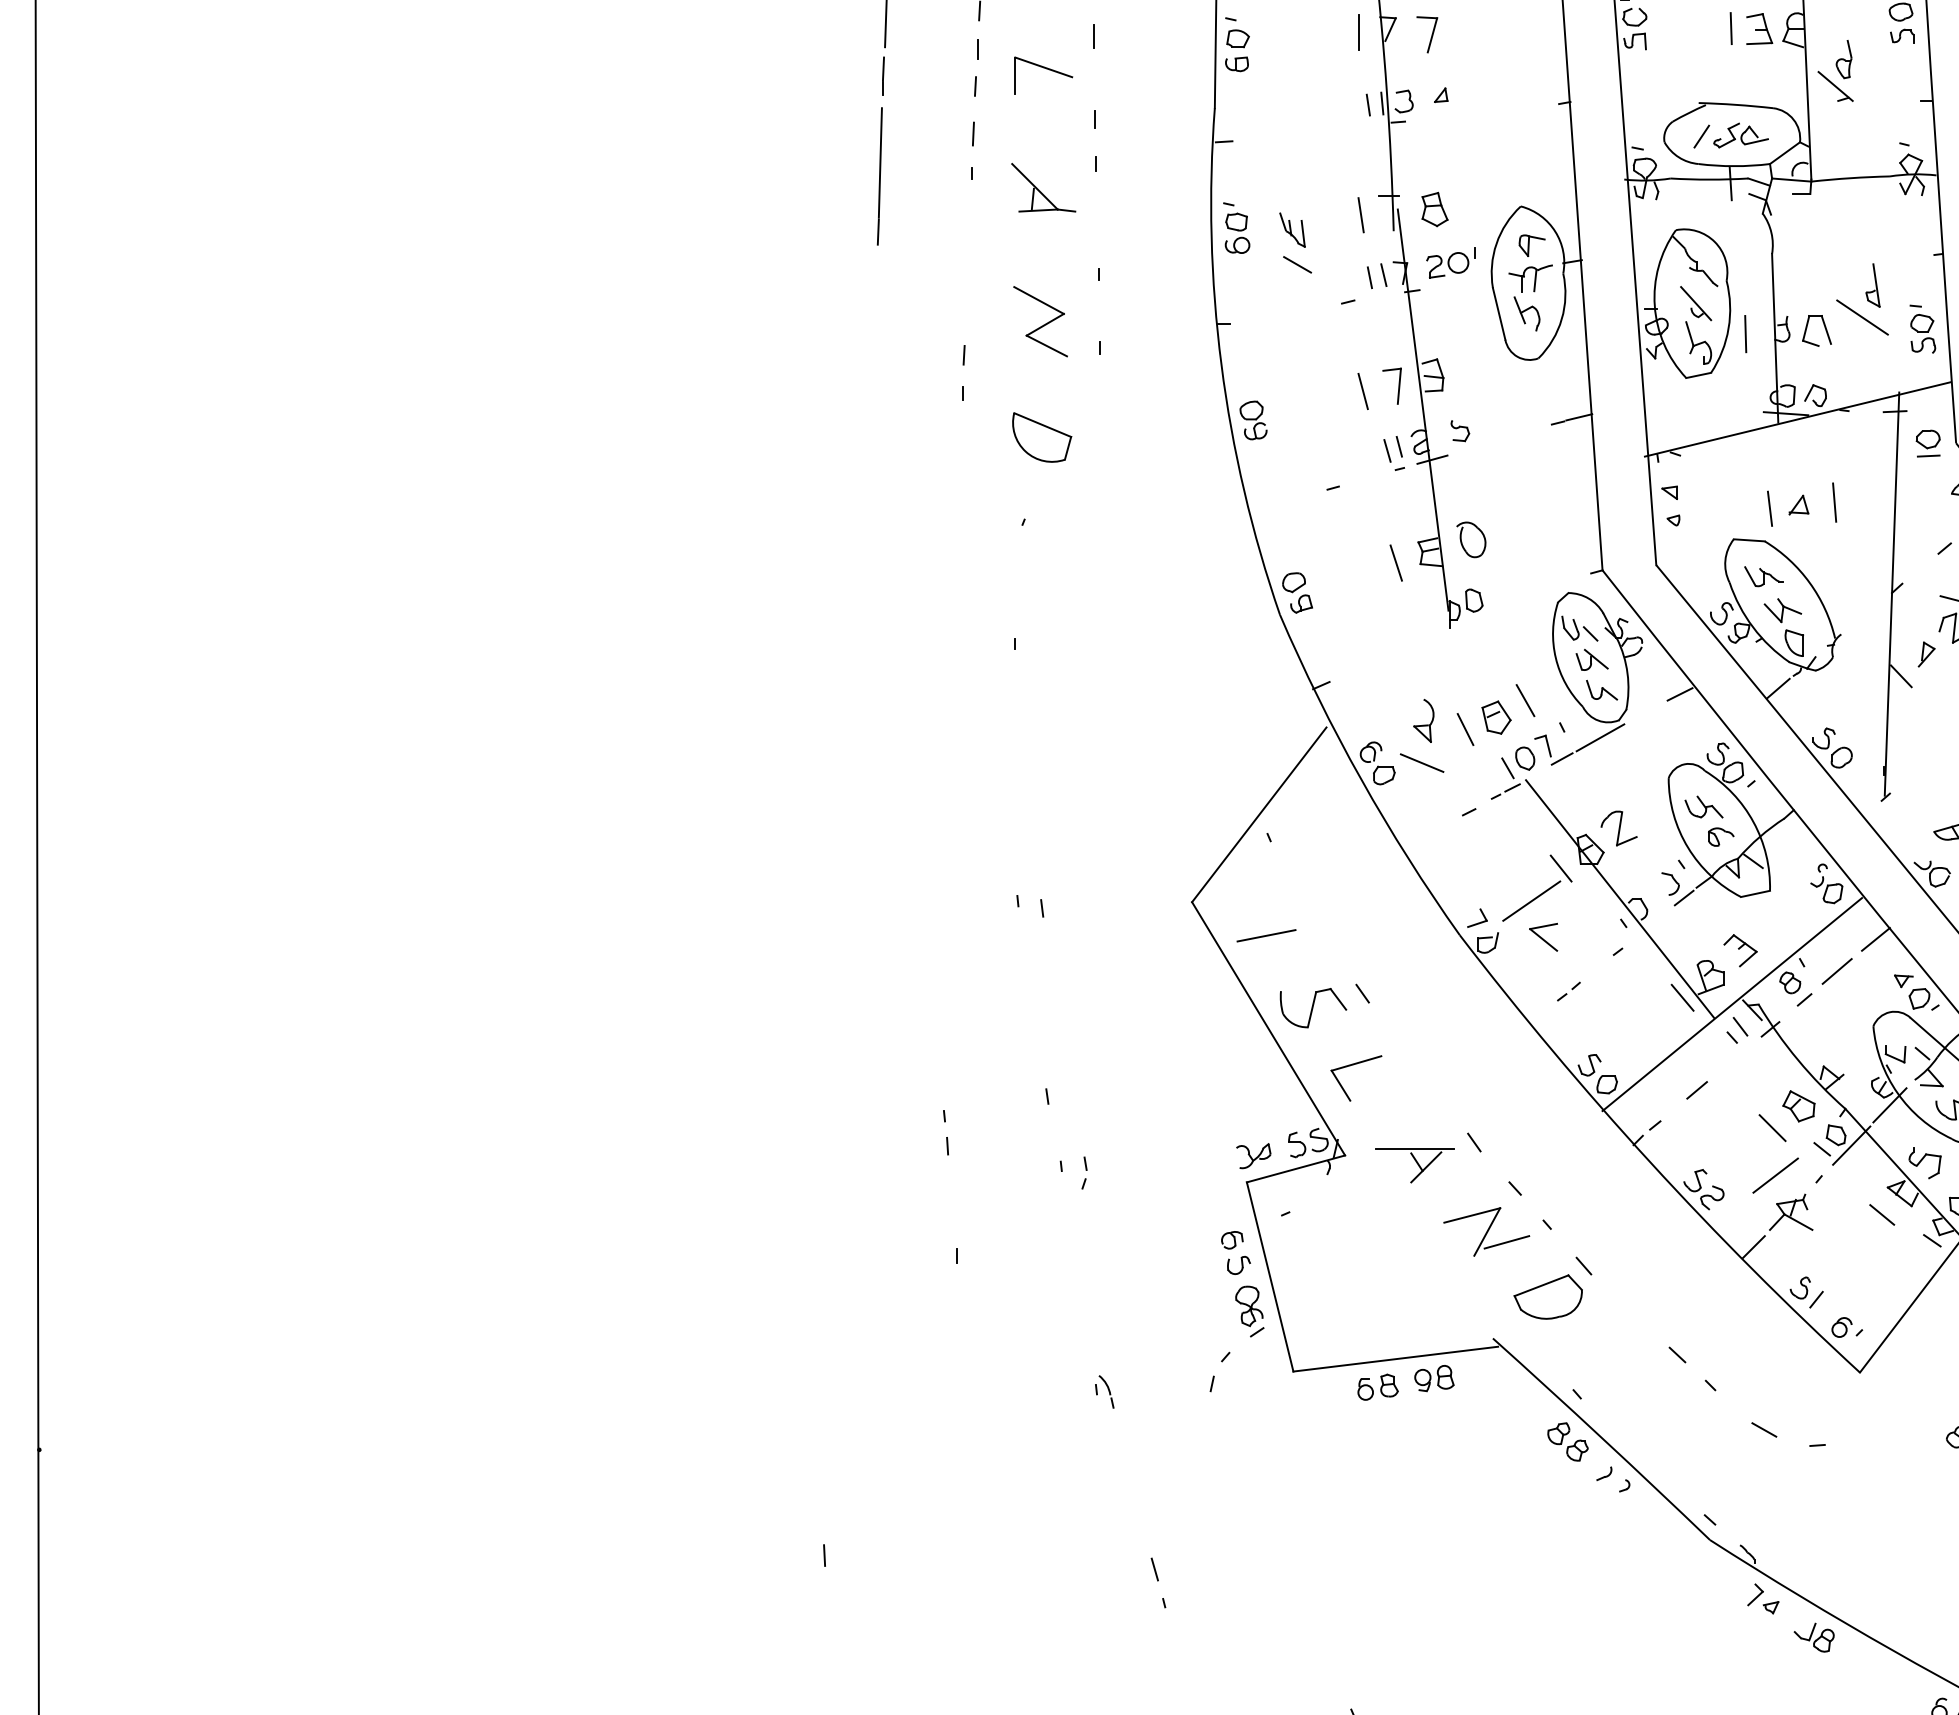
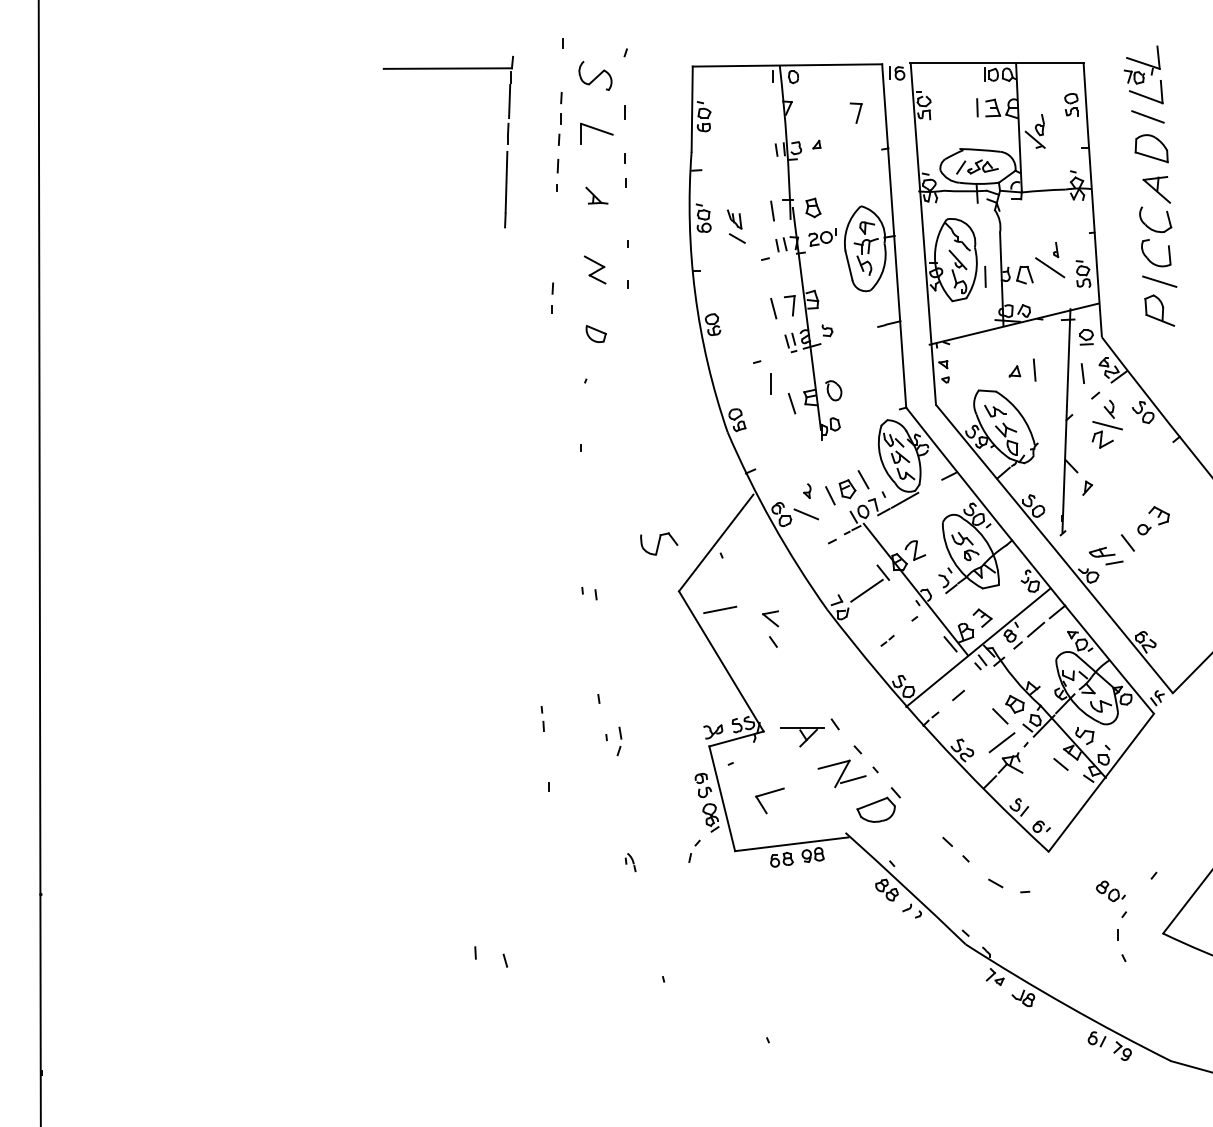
line: (1357, 31) -> (770, 383), moved
part: (1426, 33) -> (855, 112), moved
part: (1043, 187) -> (596, 195), size x0.6
part: (1872, 284) -> (1055, 249), size x0.6
part: (1039, 320) -> (594, 269), size x0.7
part: (1043, 436) -> (596, 333), size x0.6
line: (1769, 508) -> (1082, 373), moved
part: (1926, 653) -> (1087, 487), moved
part: (1424, 719) -> (807, 490), size x0.6
part: (1543, 936) -> (770, 618), moved
part: (1313, 1007) -> (659, 543), moved
part: (1351, 1066) -> (767, 794), moved
part: (1084, 1171) -> (619, 740), size x1.6
line: (1155, 1569) -> (505, 960), moved

